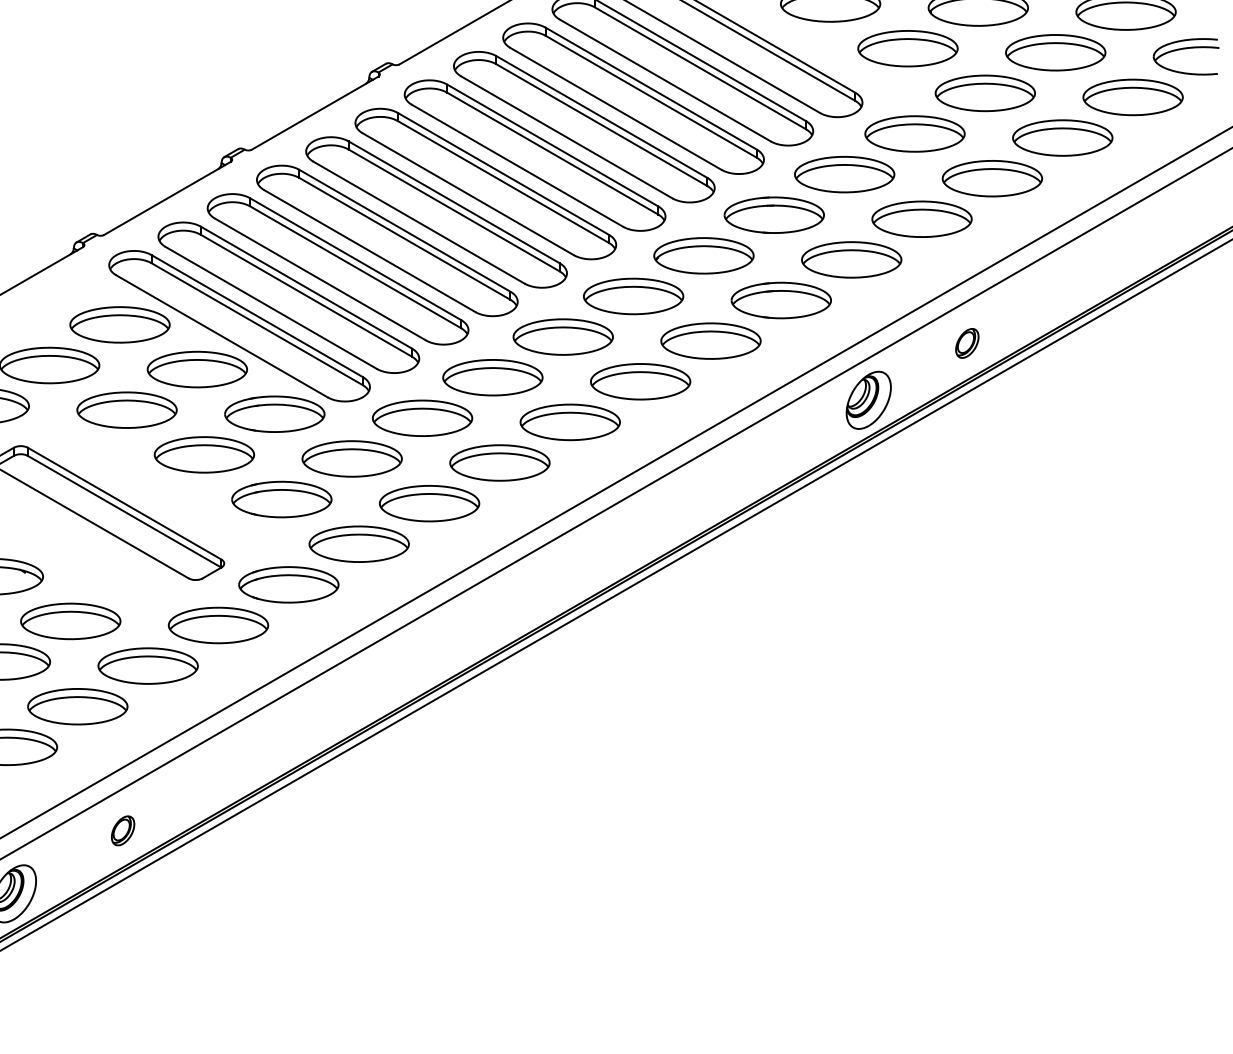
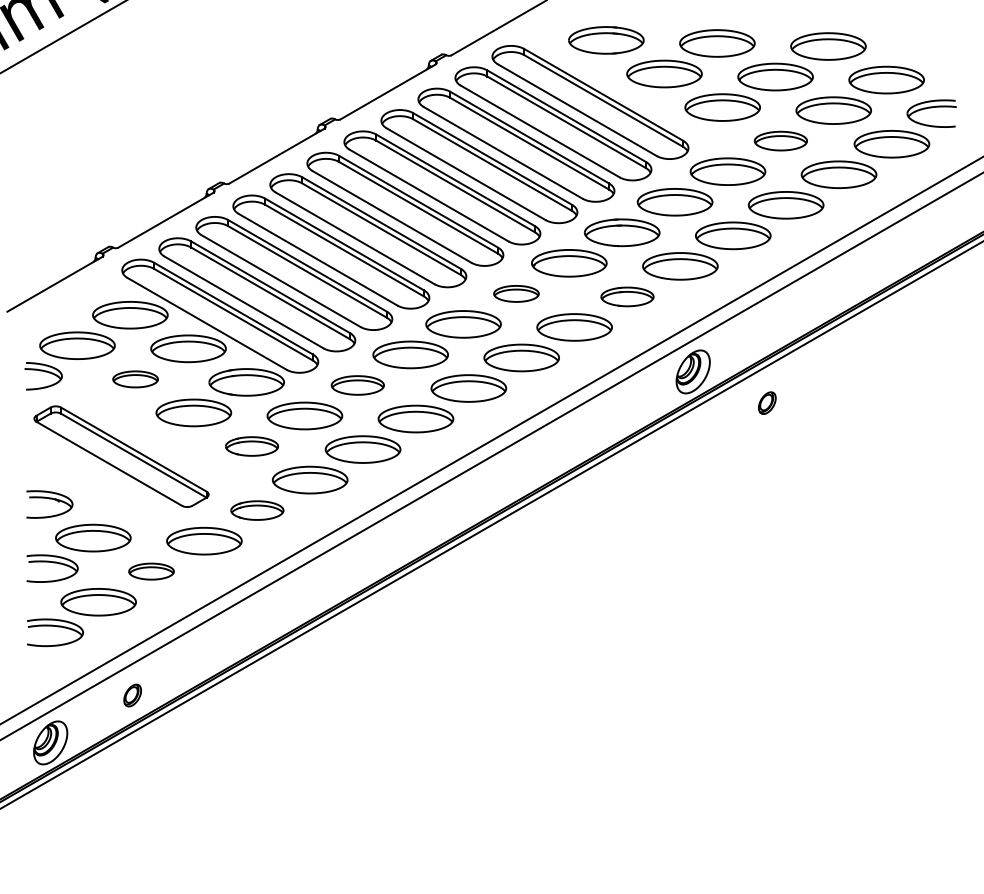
part: (984, 92) -> (780, 140), size x0.7
part: (633, 295) -> (516, 293), size x0.6
part: (781, 299) -> (627, 296), size x0.7
part: (967, 342) -> (767, 402), moved
part: (126, 410) -> (135, 379), size x0.6
part: (422, 418) -> (357, 385), size x0.7
part: (281, 499) -> (251, 446), size x0.7
part: (289, 584) -> (257, 510), size x0.7
part: (148, 665) -> (151, 571), size x0.6

